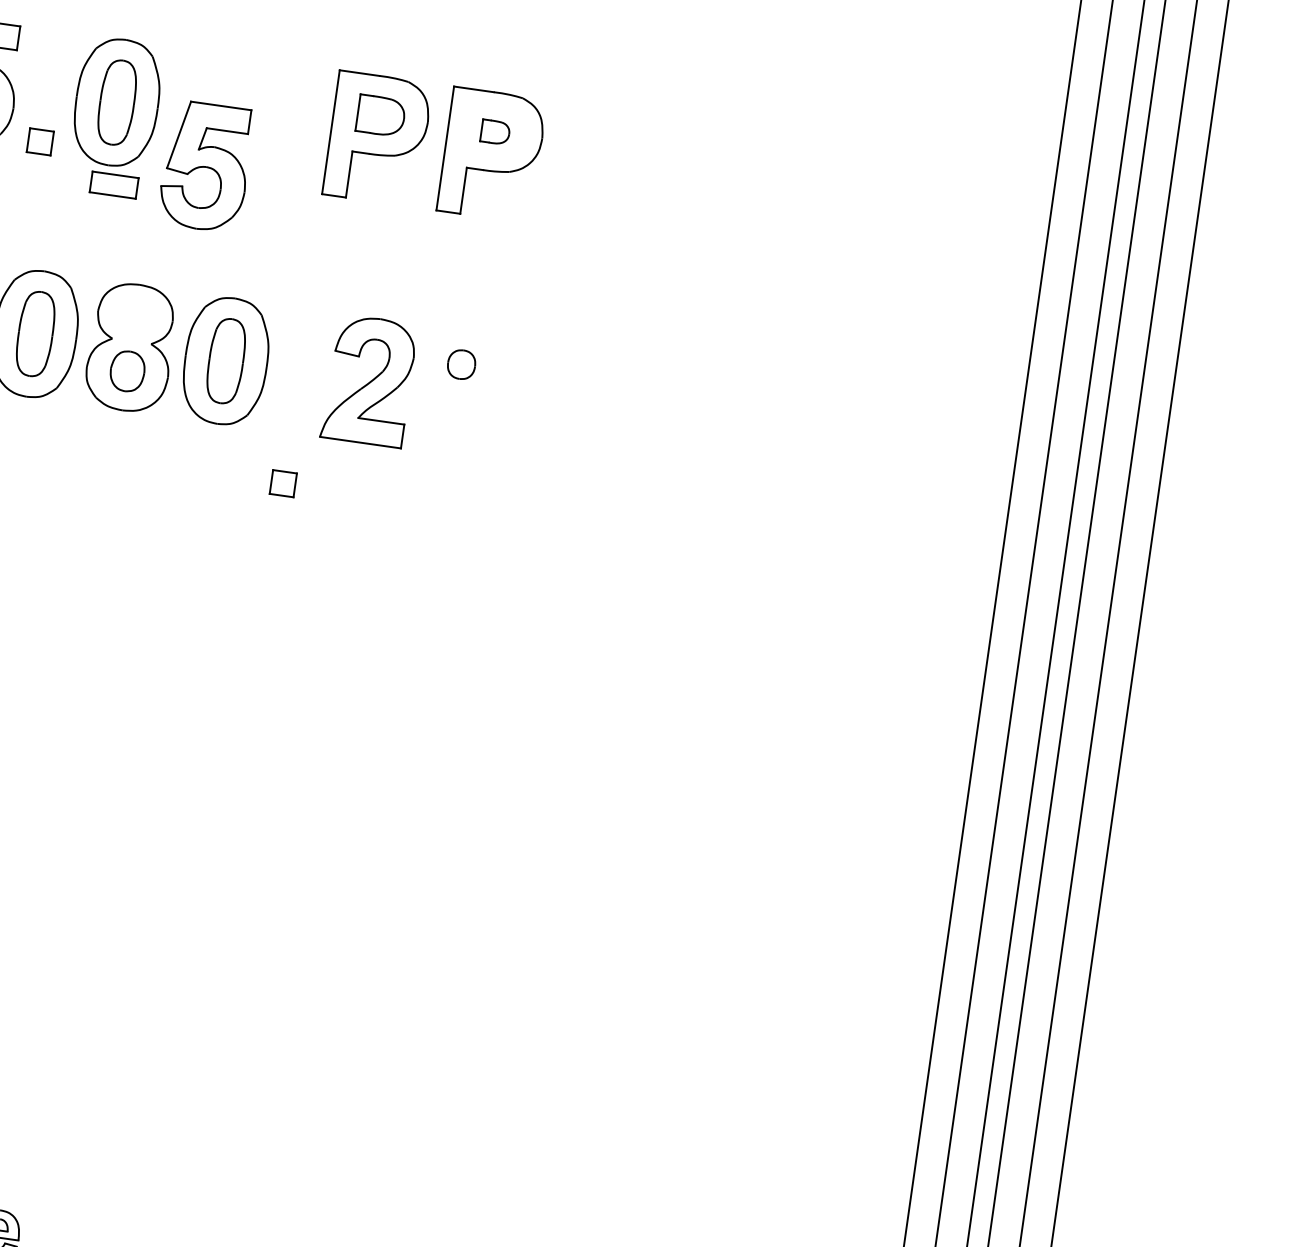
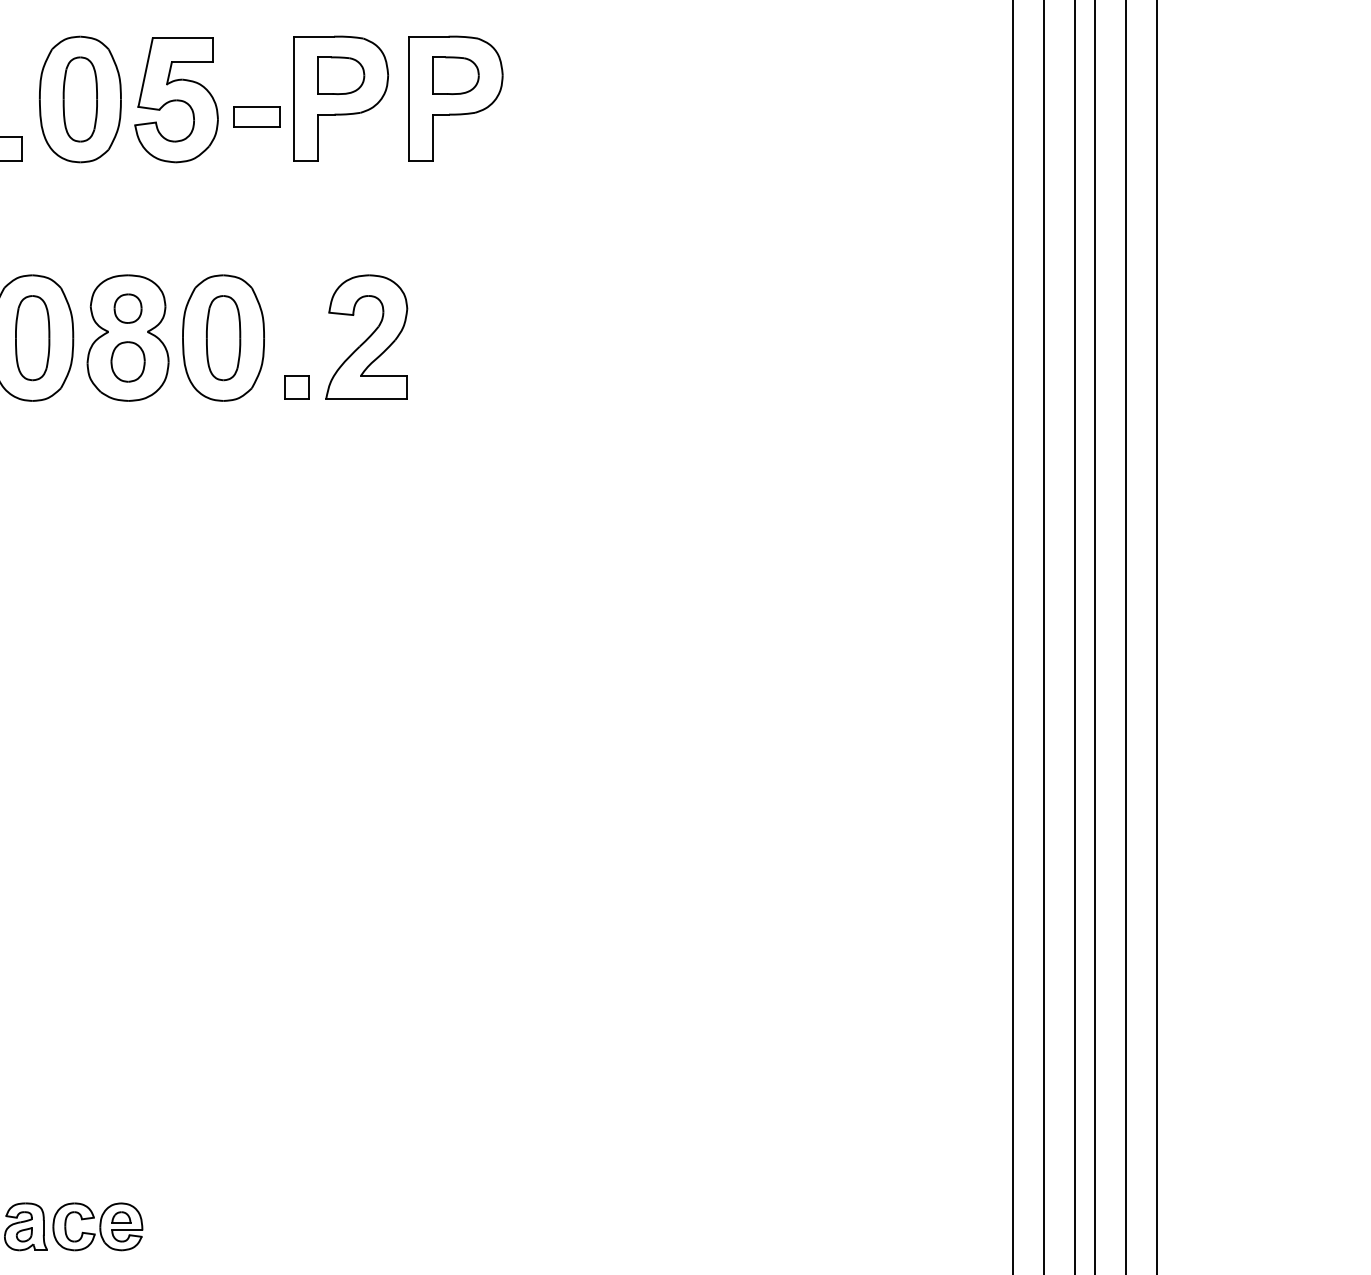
part: (495, 131) -> (455, 75), size x1.67
part: (205, 167) -> (176, 100), moved
part: (113, 184) -> (256, 116), moved
part: (461, 364) -> (127, 308), moved
part: (283, 483) -> (296, 387), moved

